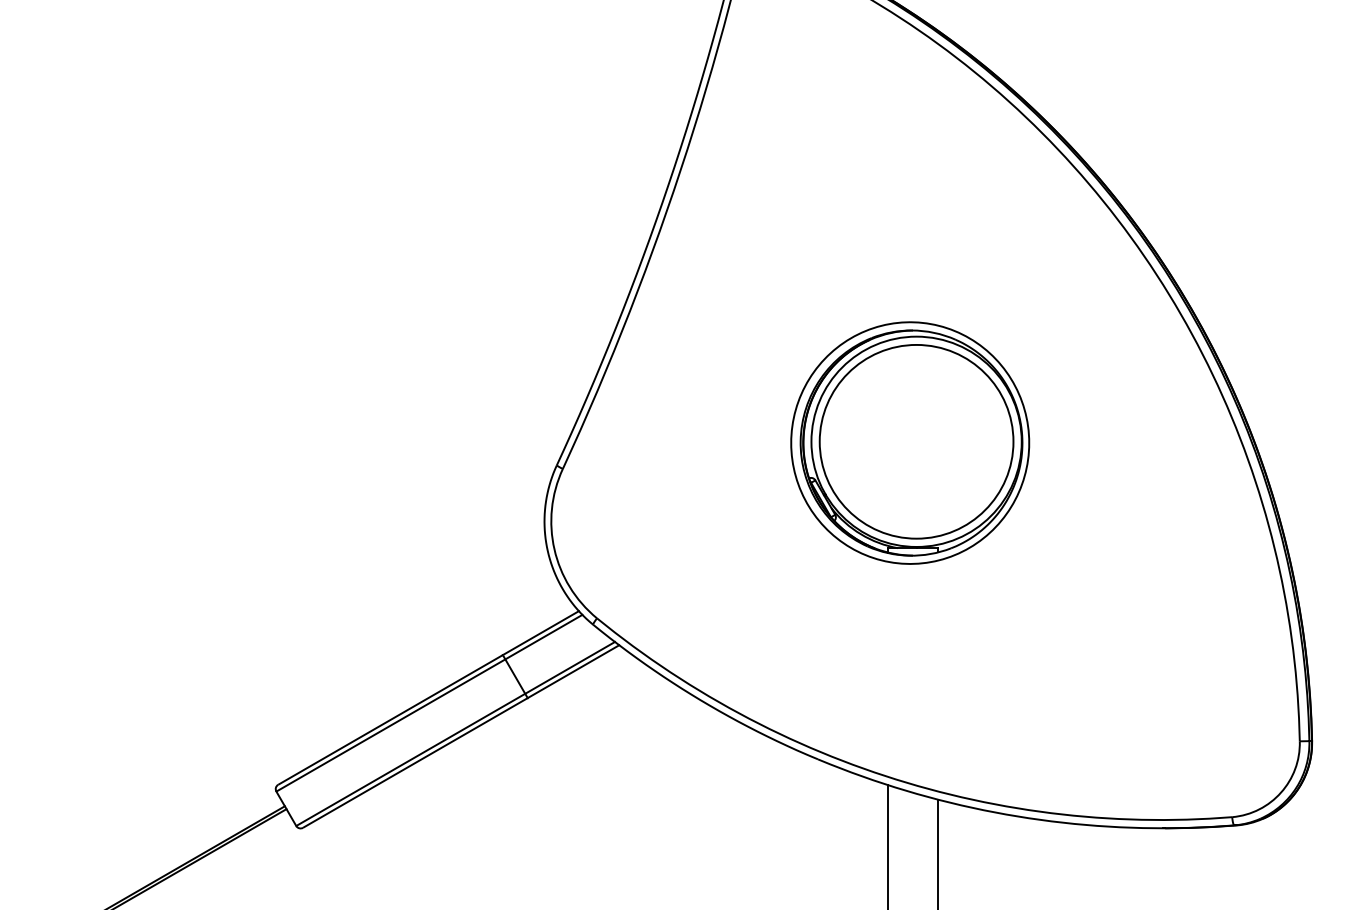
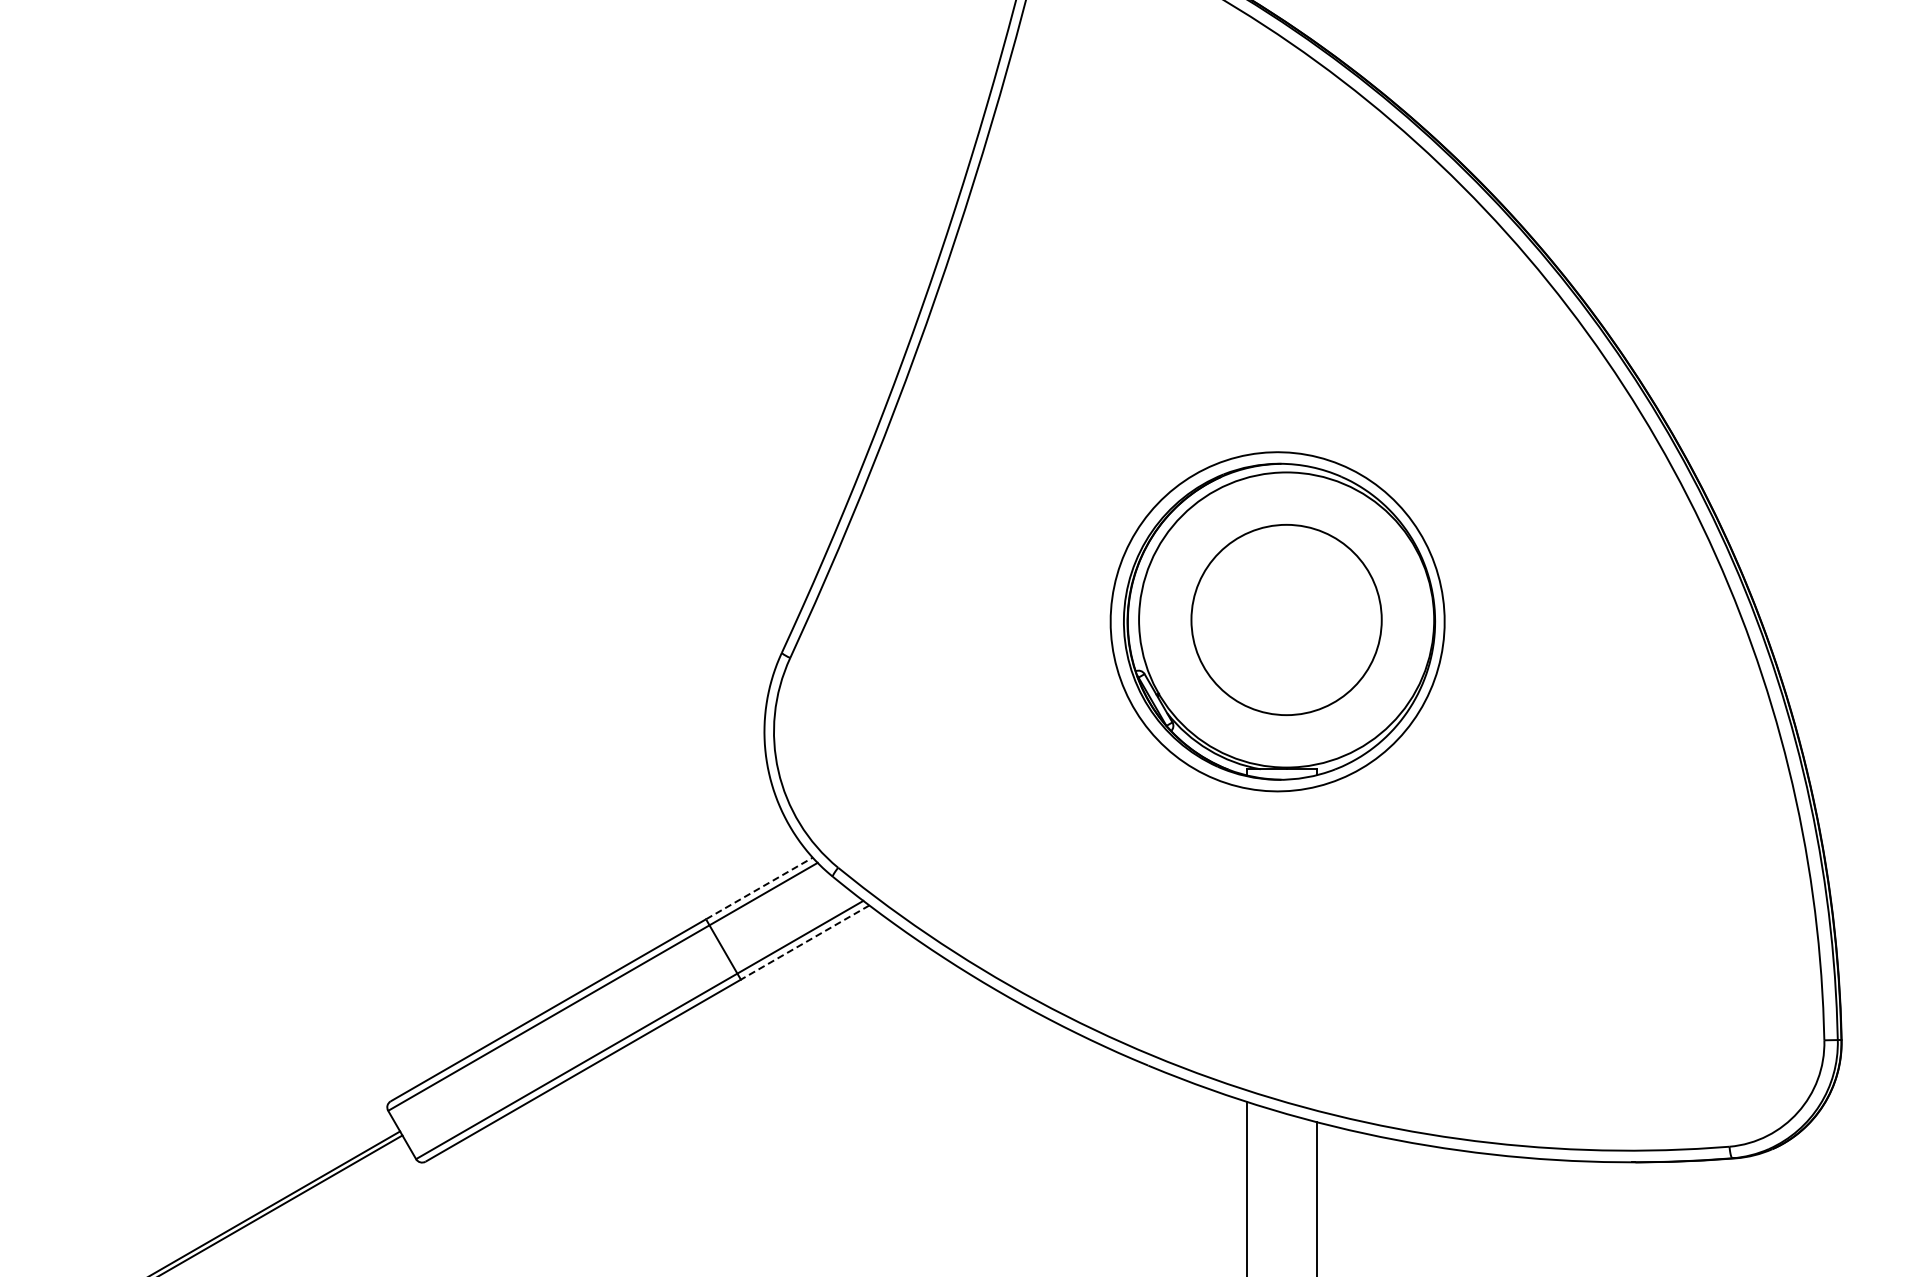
circle: (916, 441) -> (1286, 619), size x0.7
line: (540, 633) -> (759, 888), solid -> dashed
line: (573, 671) -> (804, 942), solid -> dashed

